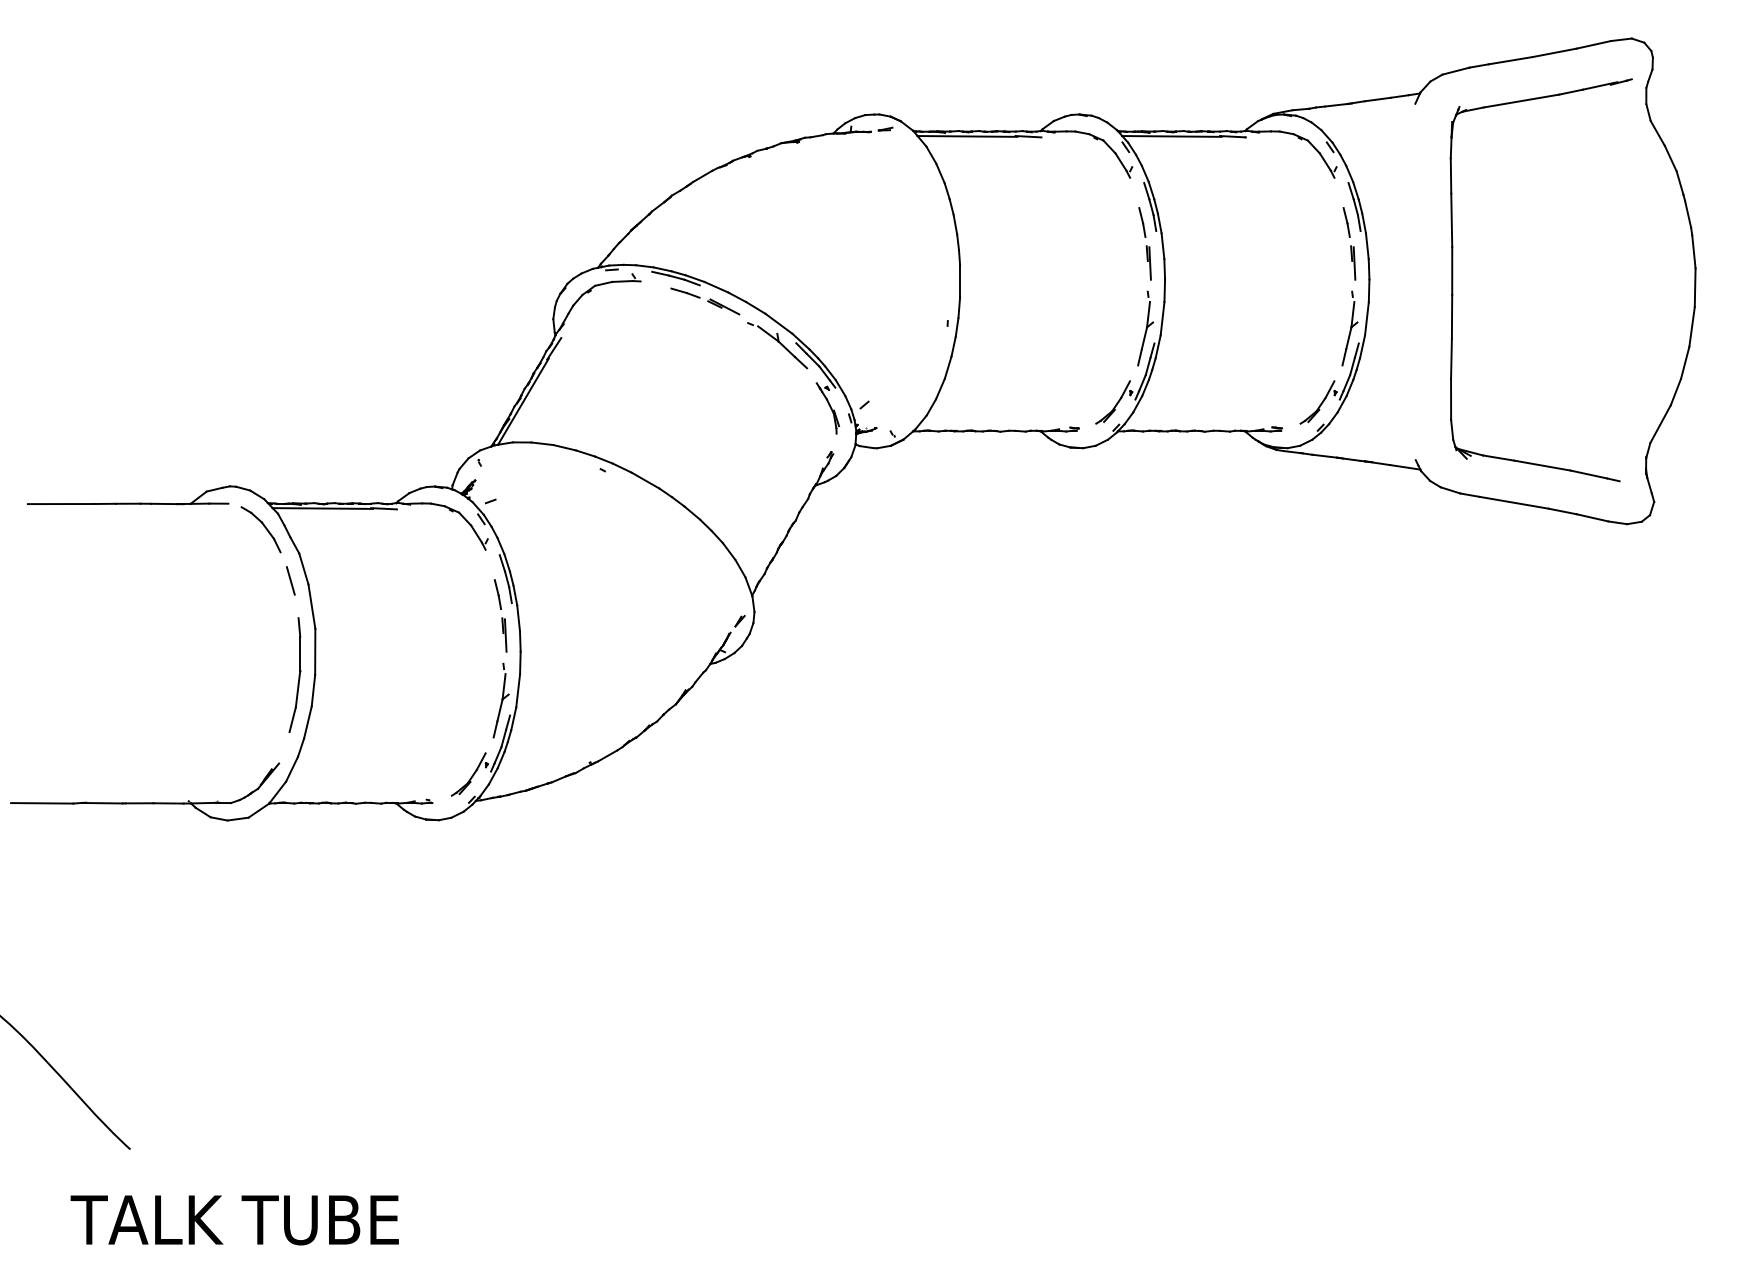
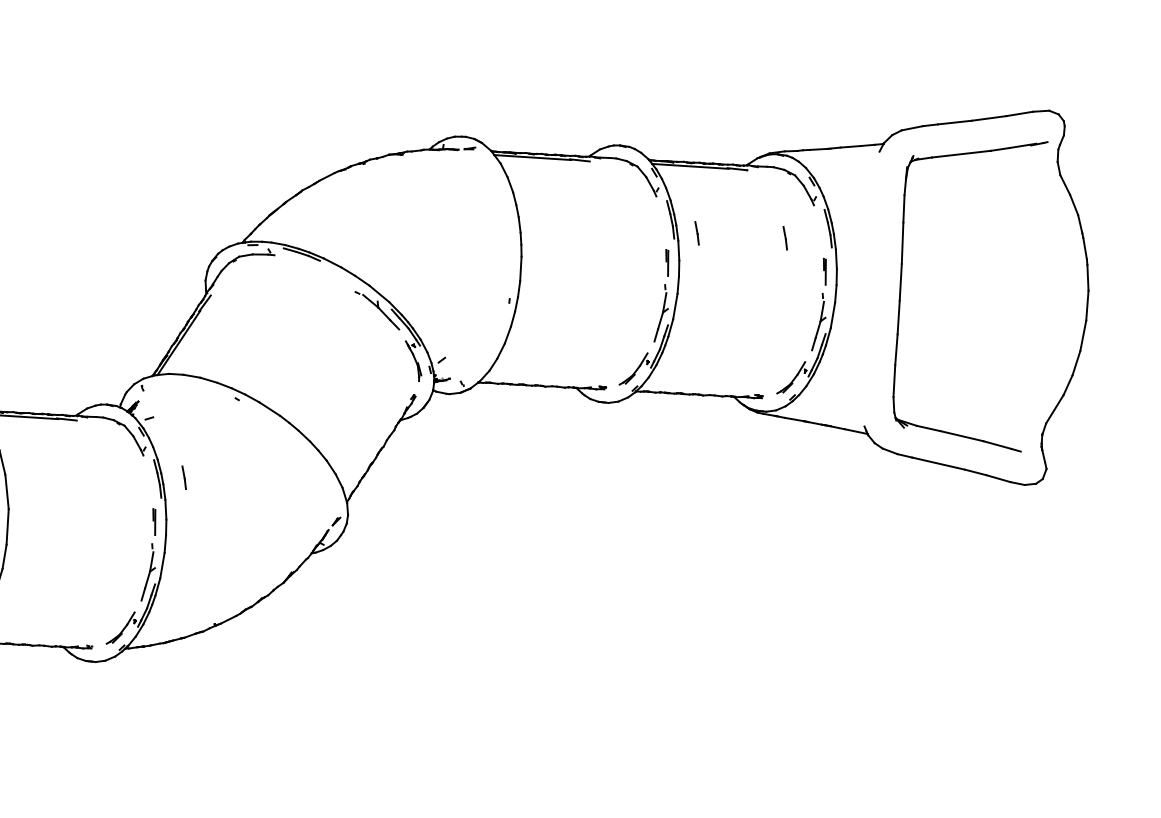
line: (1142, 222) -> (697, 233), moved
line: (1346, 222) -> (785, 238), moved
part: (705, 301) -> (323, 273), removed
line: (497, 594) -> (183, 477), moved

